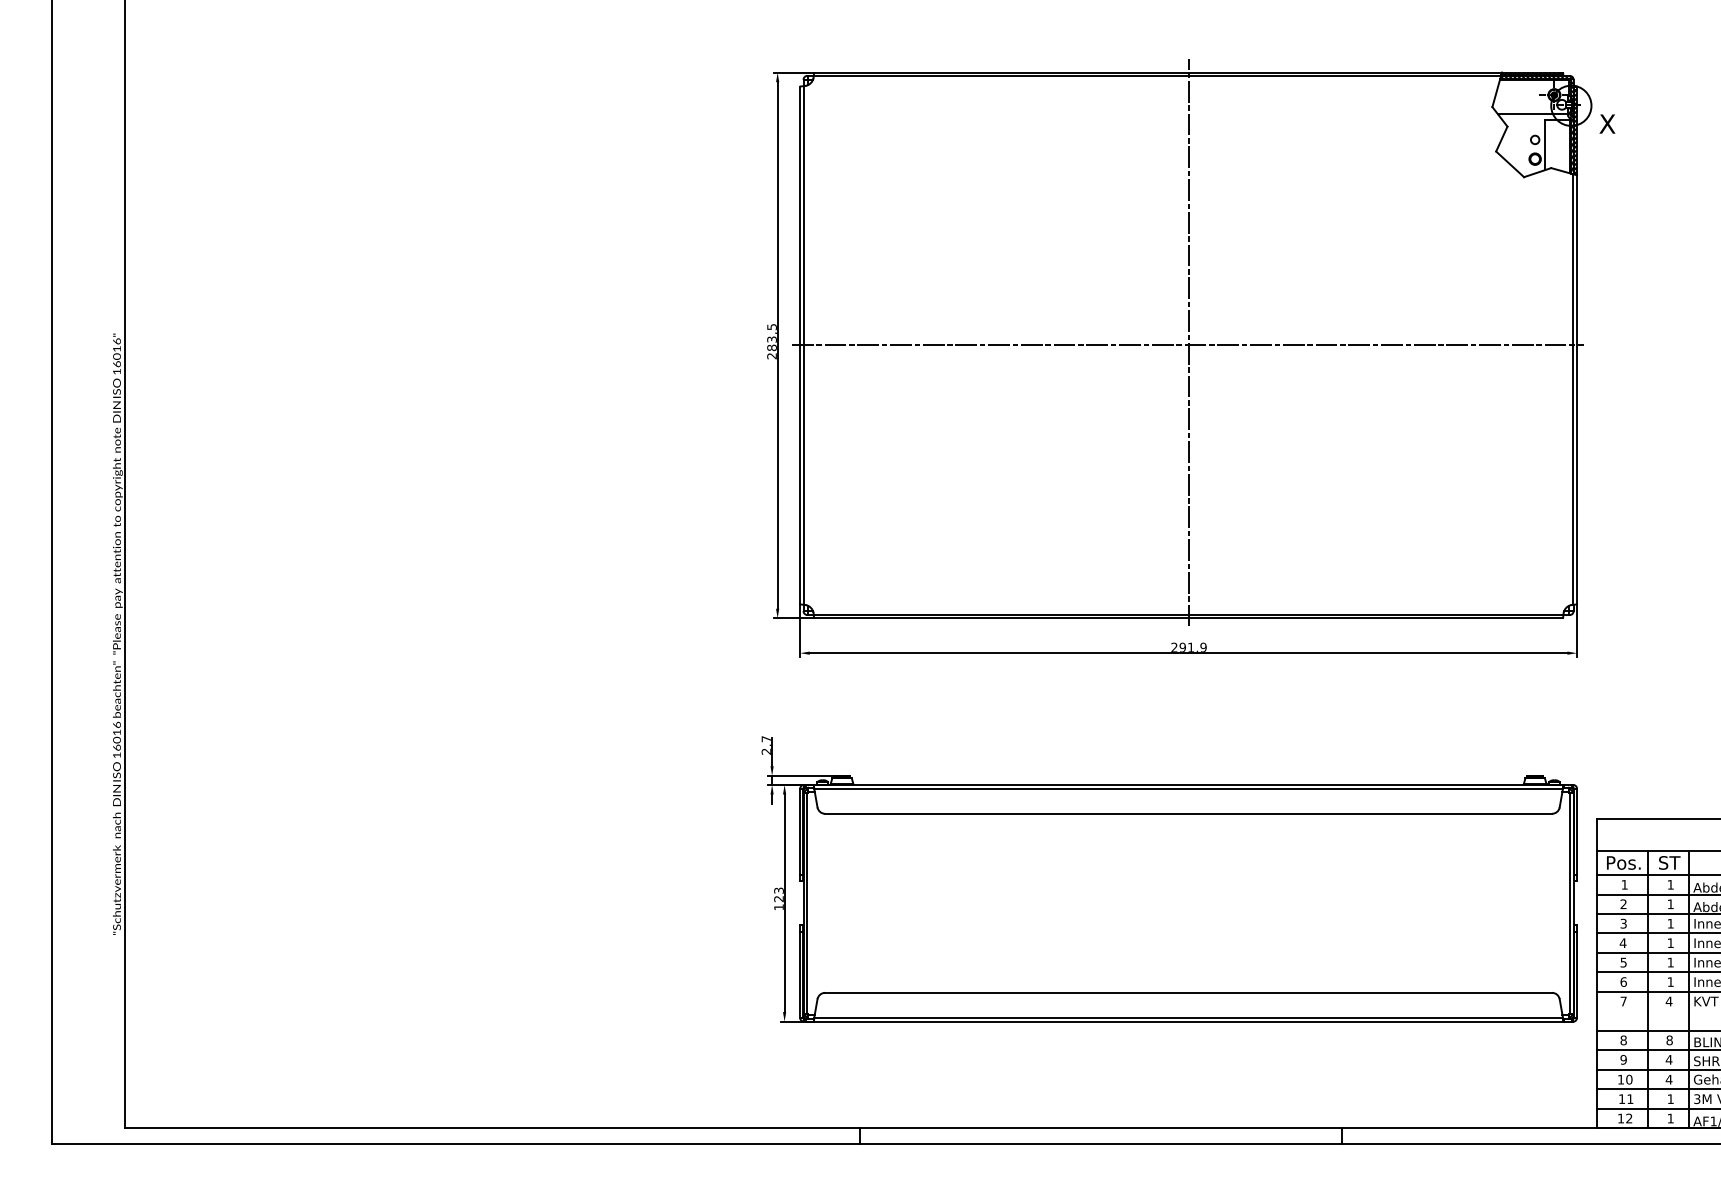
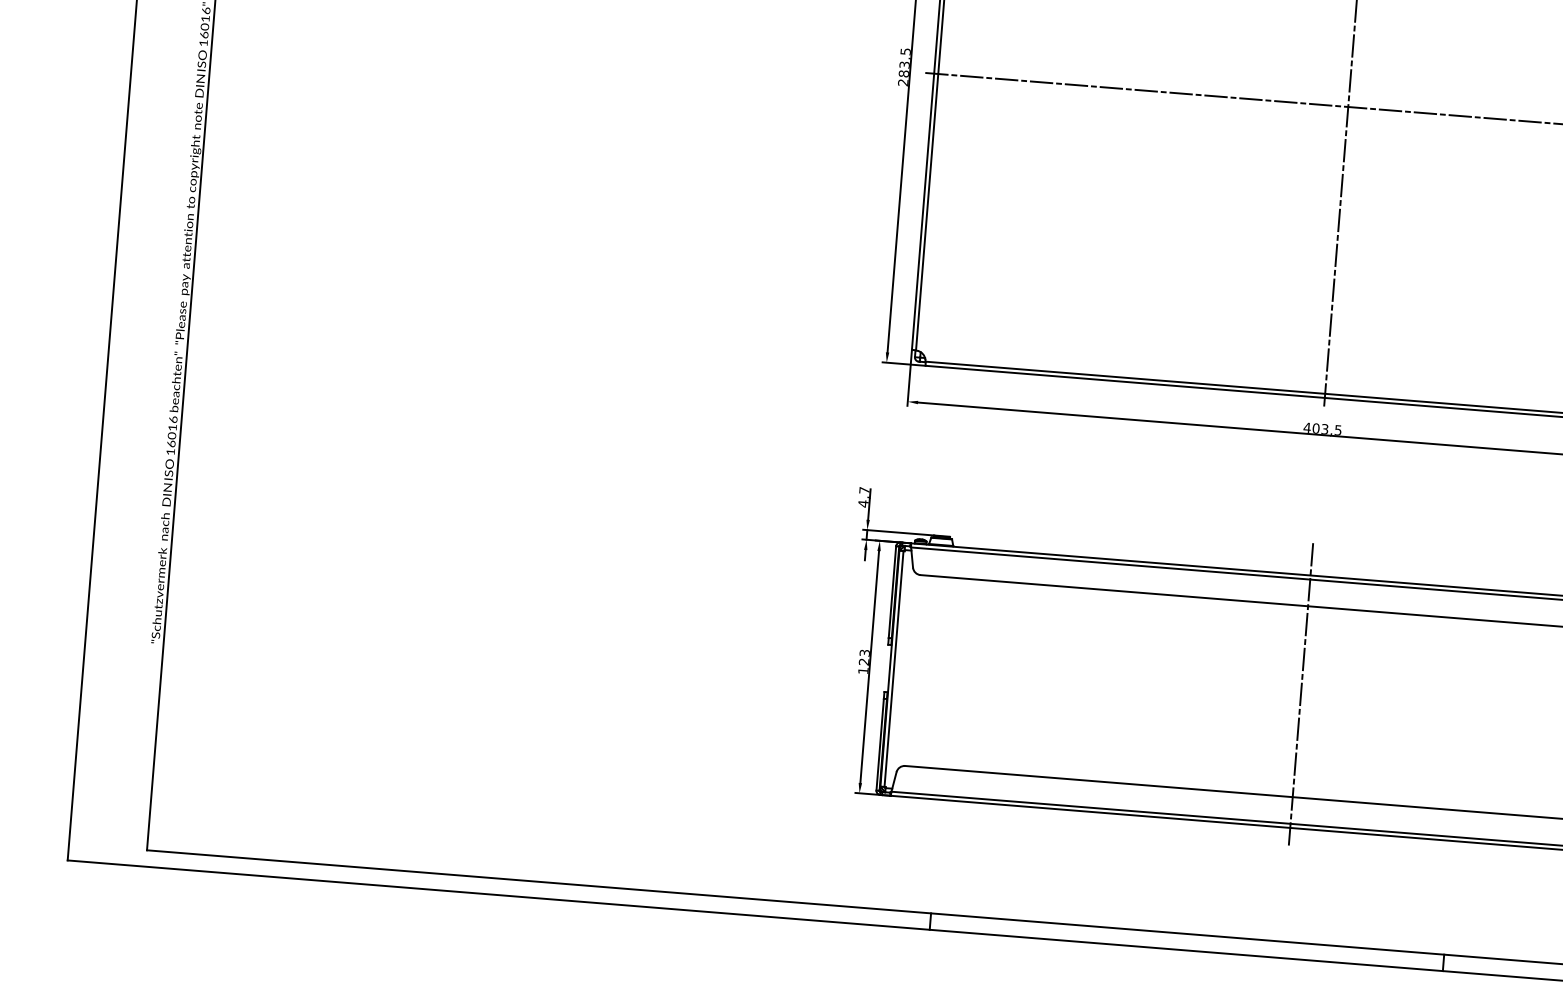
text: (1188, 646) -> (1322, 427), 291,9 -> 403,5
text: (765, 751) -> (862, 503), 2,7 -> 4,7
line: (1188, 896) -> (1300, 694), added

